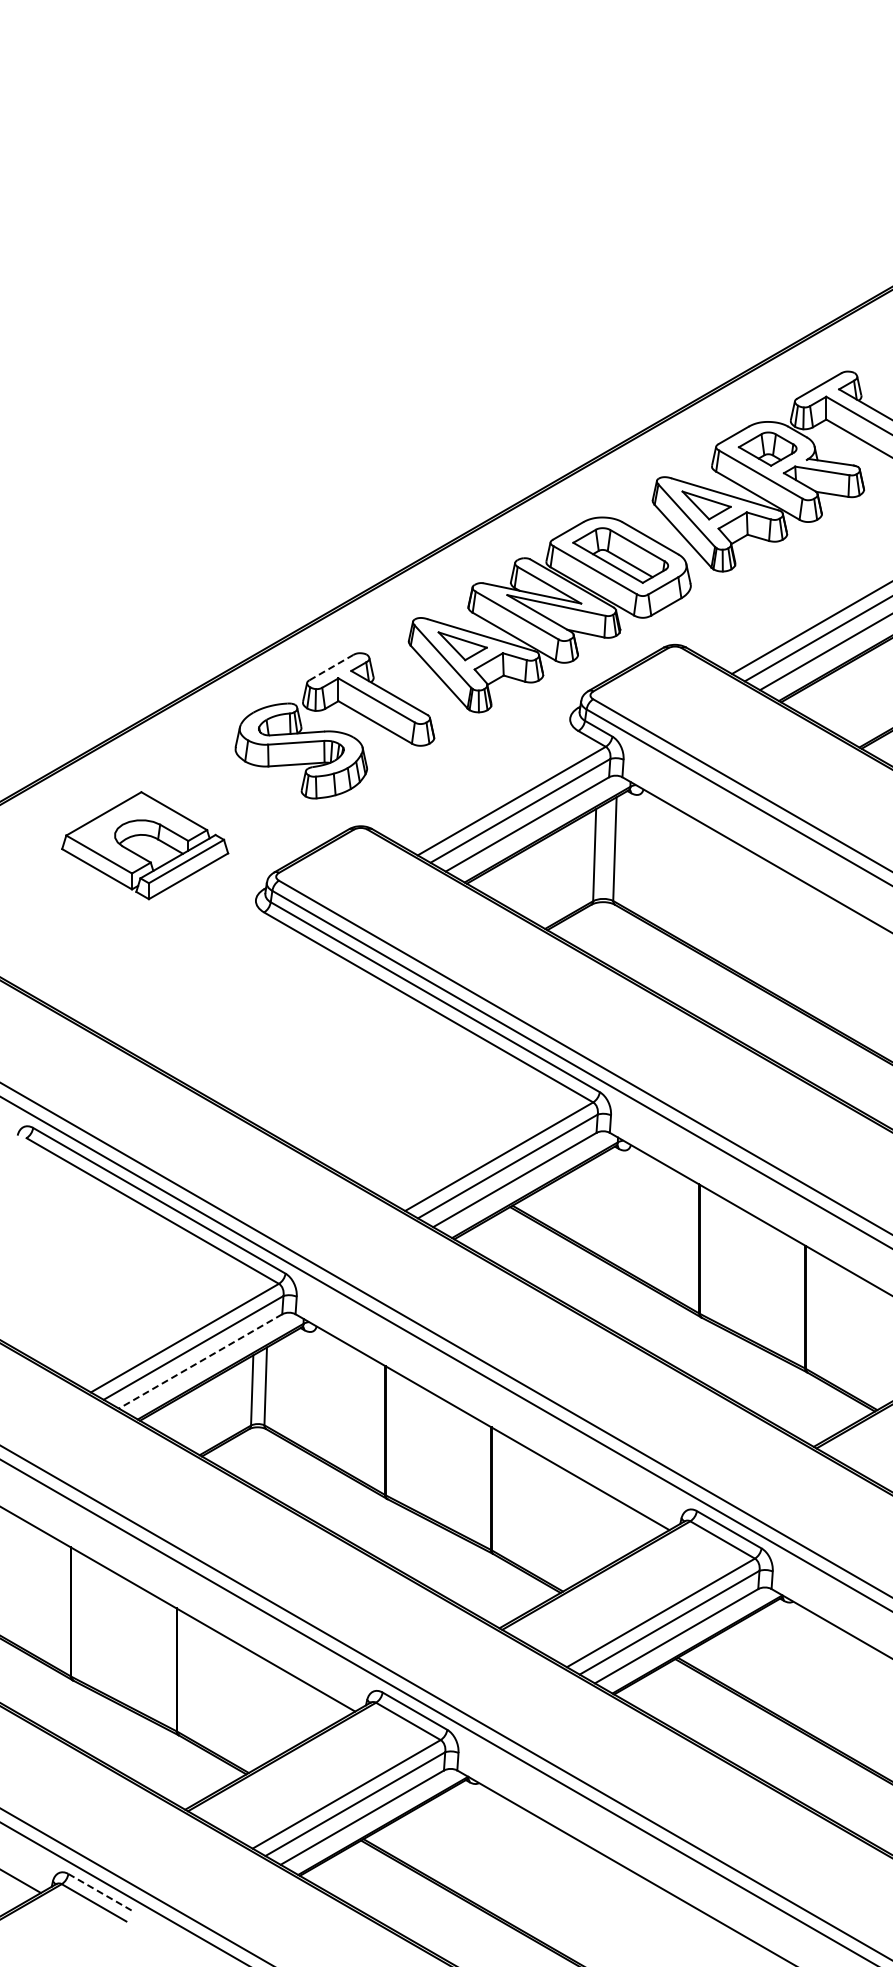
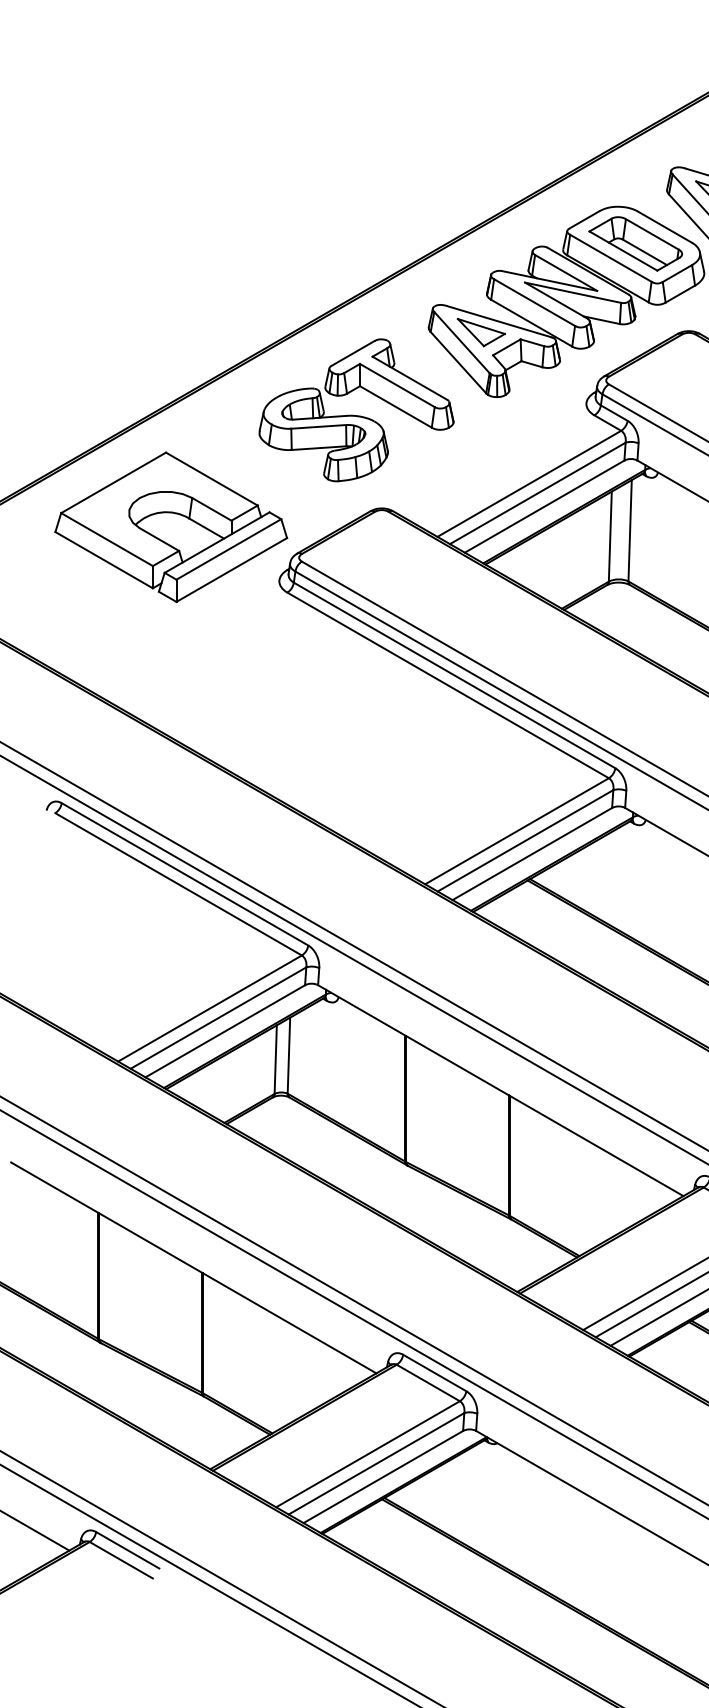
line: (331, 667) -> (353, 353), dashed -> solid
part: (144, 845) -> (170, 527), size x1.43
line: (200, 1361) -> (225, 1031), dashed -> solid
line: (101, 1892) -> (128, 1550), dashed -> solid

